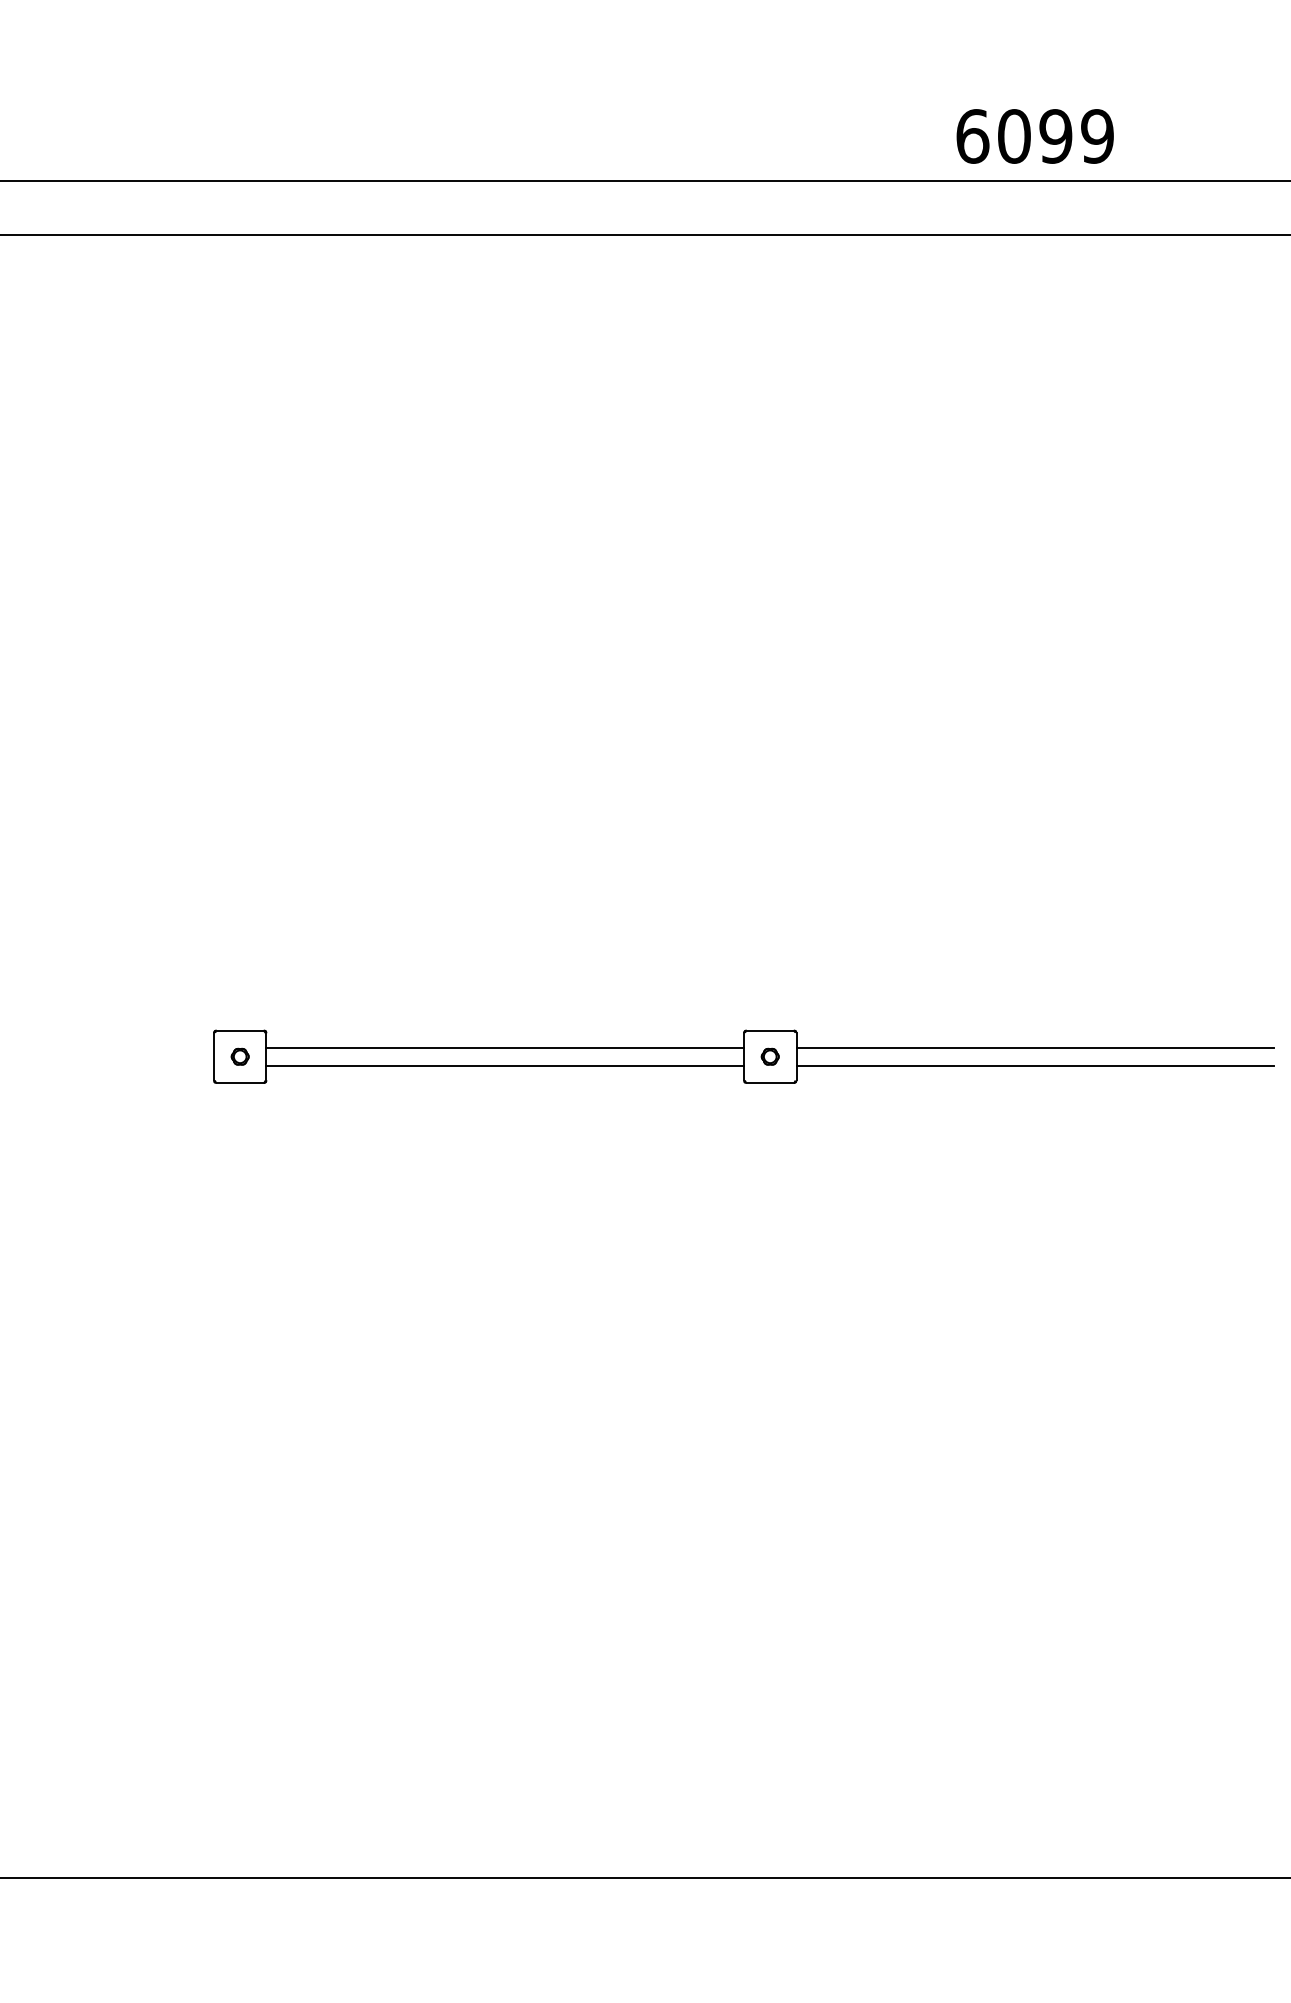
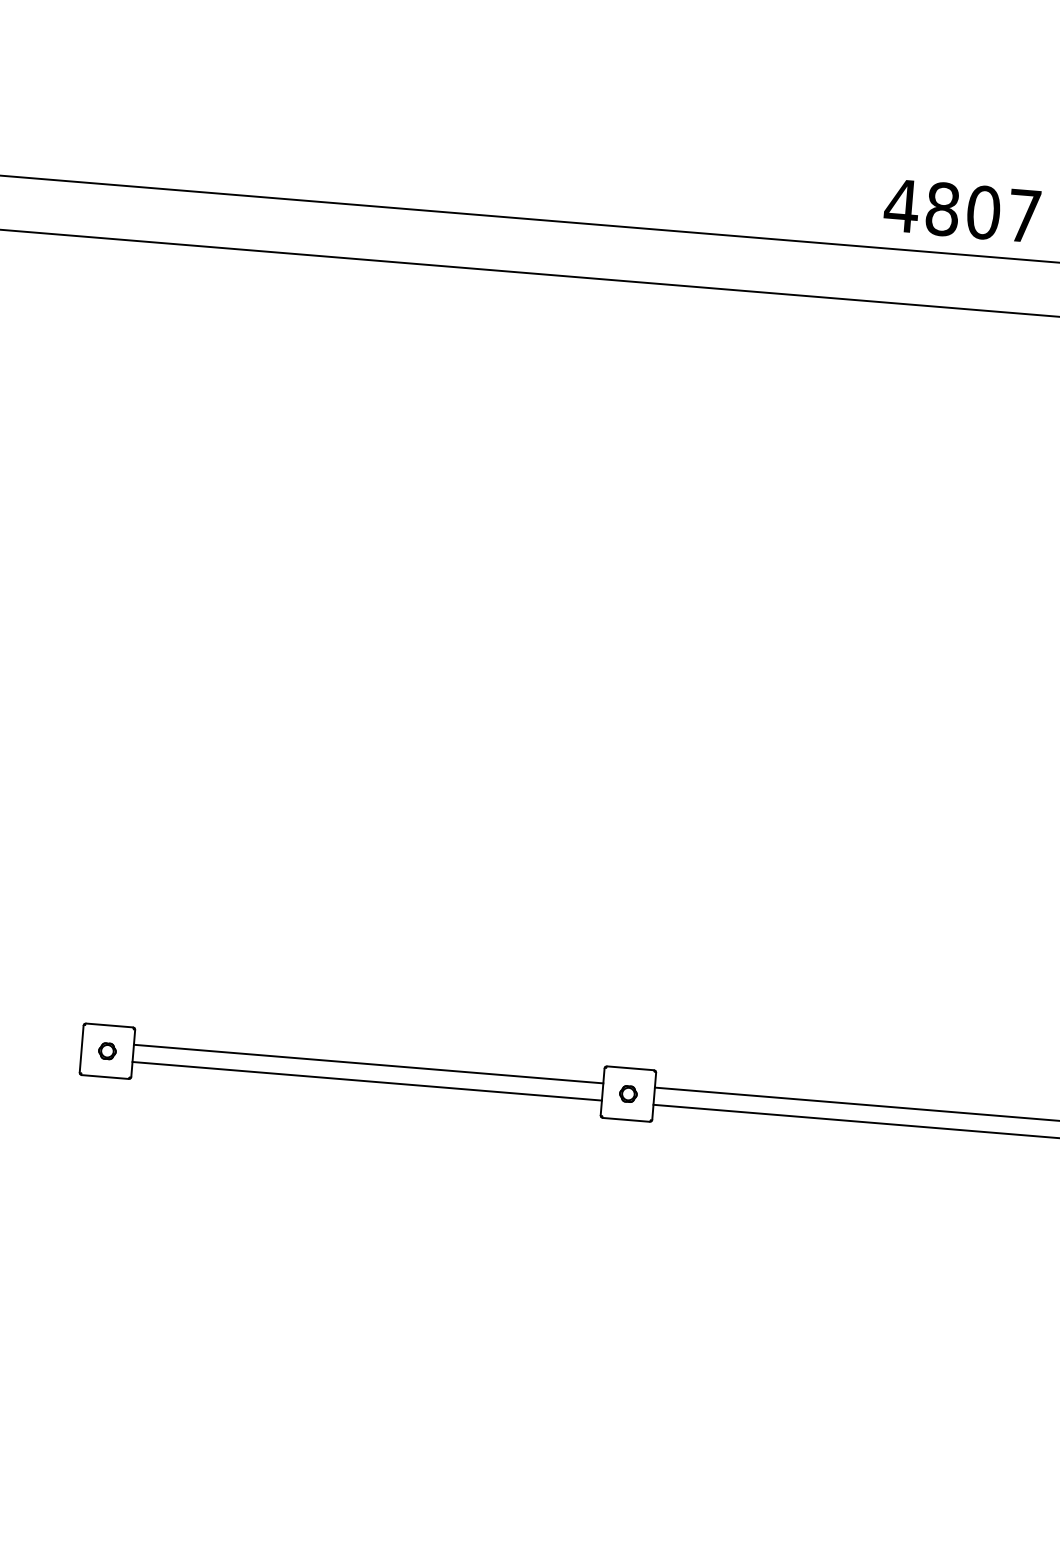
text: (1034, 136) -> (962, 210), 6099 -> 4807

